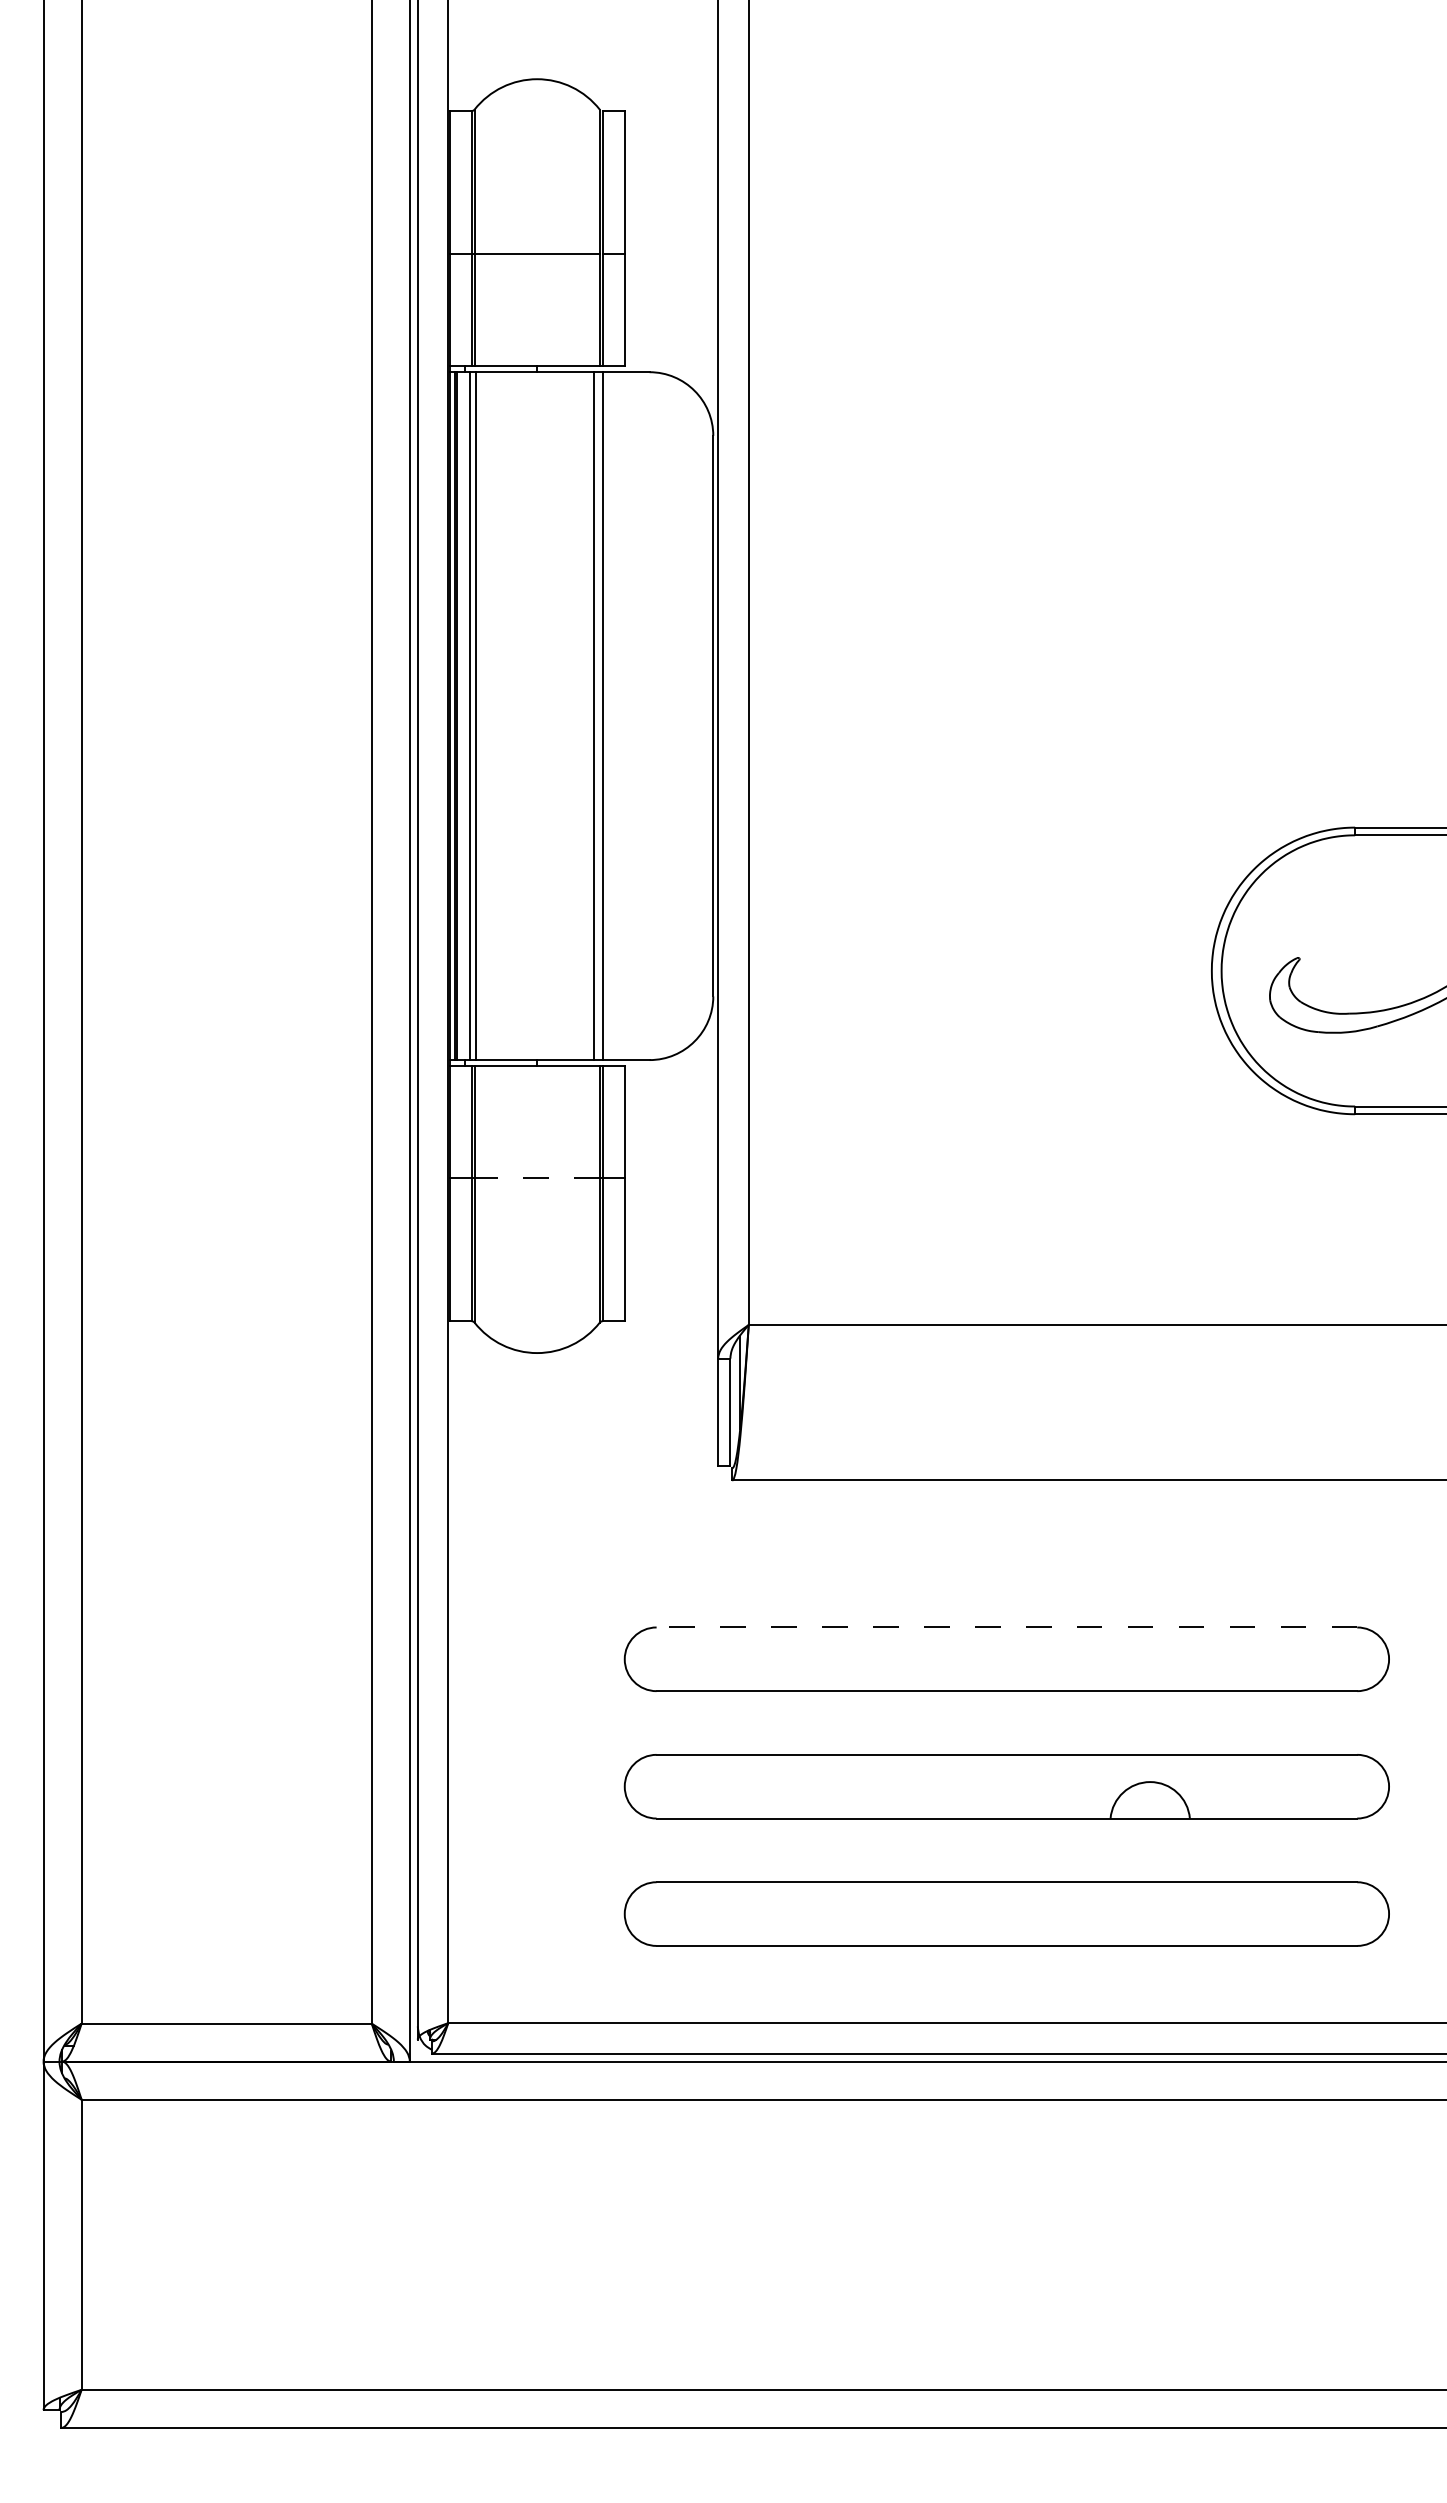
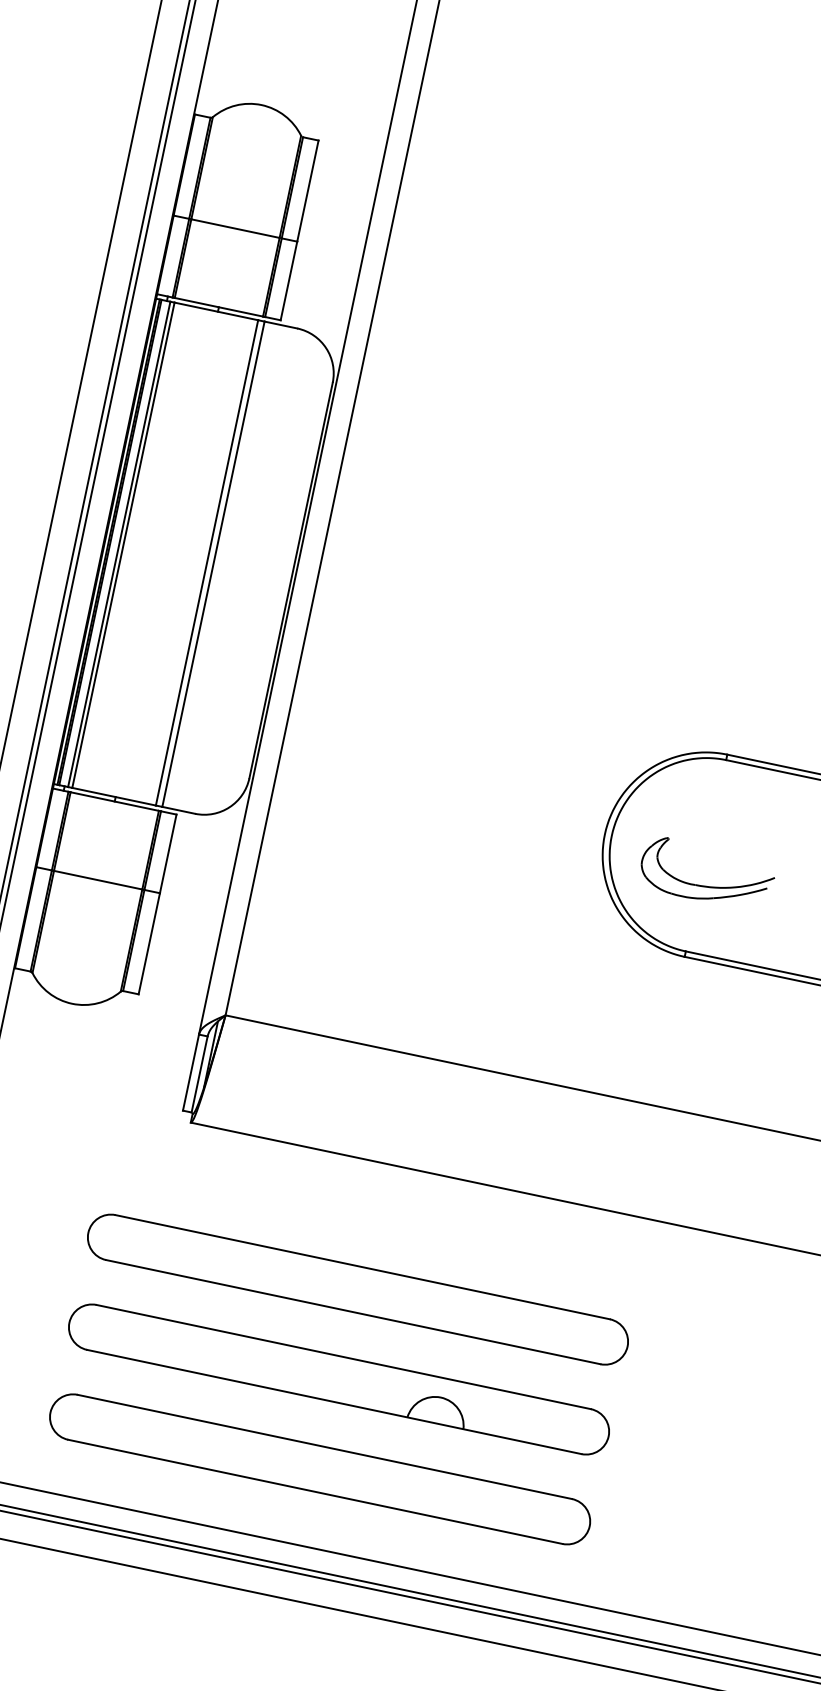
line: (537, 1177) -> (98, 879), dashed -> solid
line: (1006, 1627) -> (362, 1267), dashed -> solid

